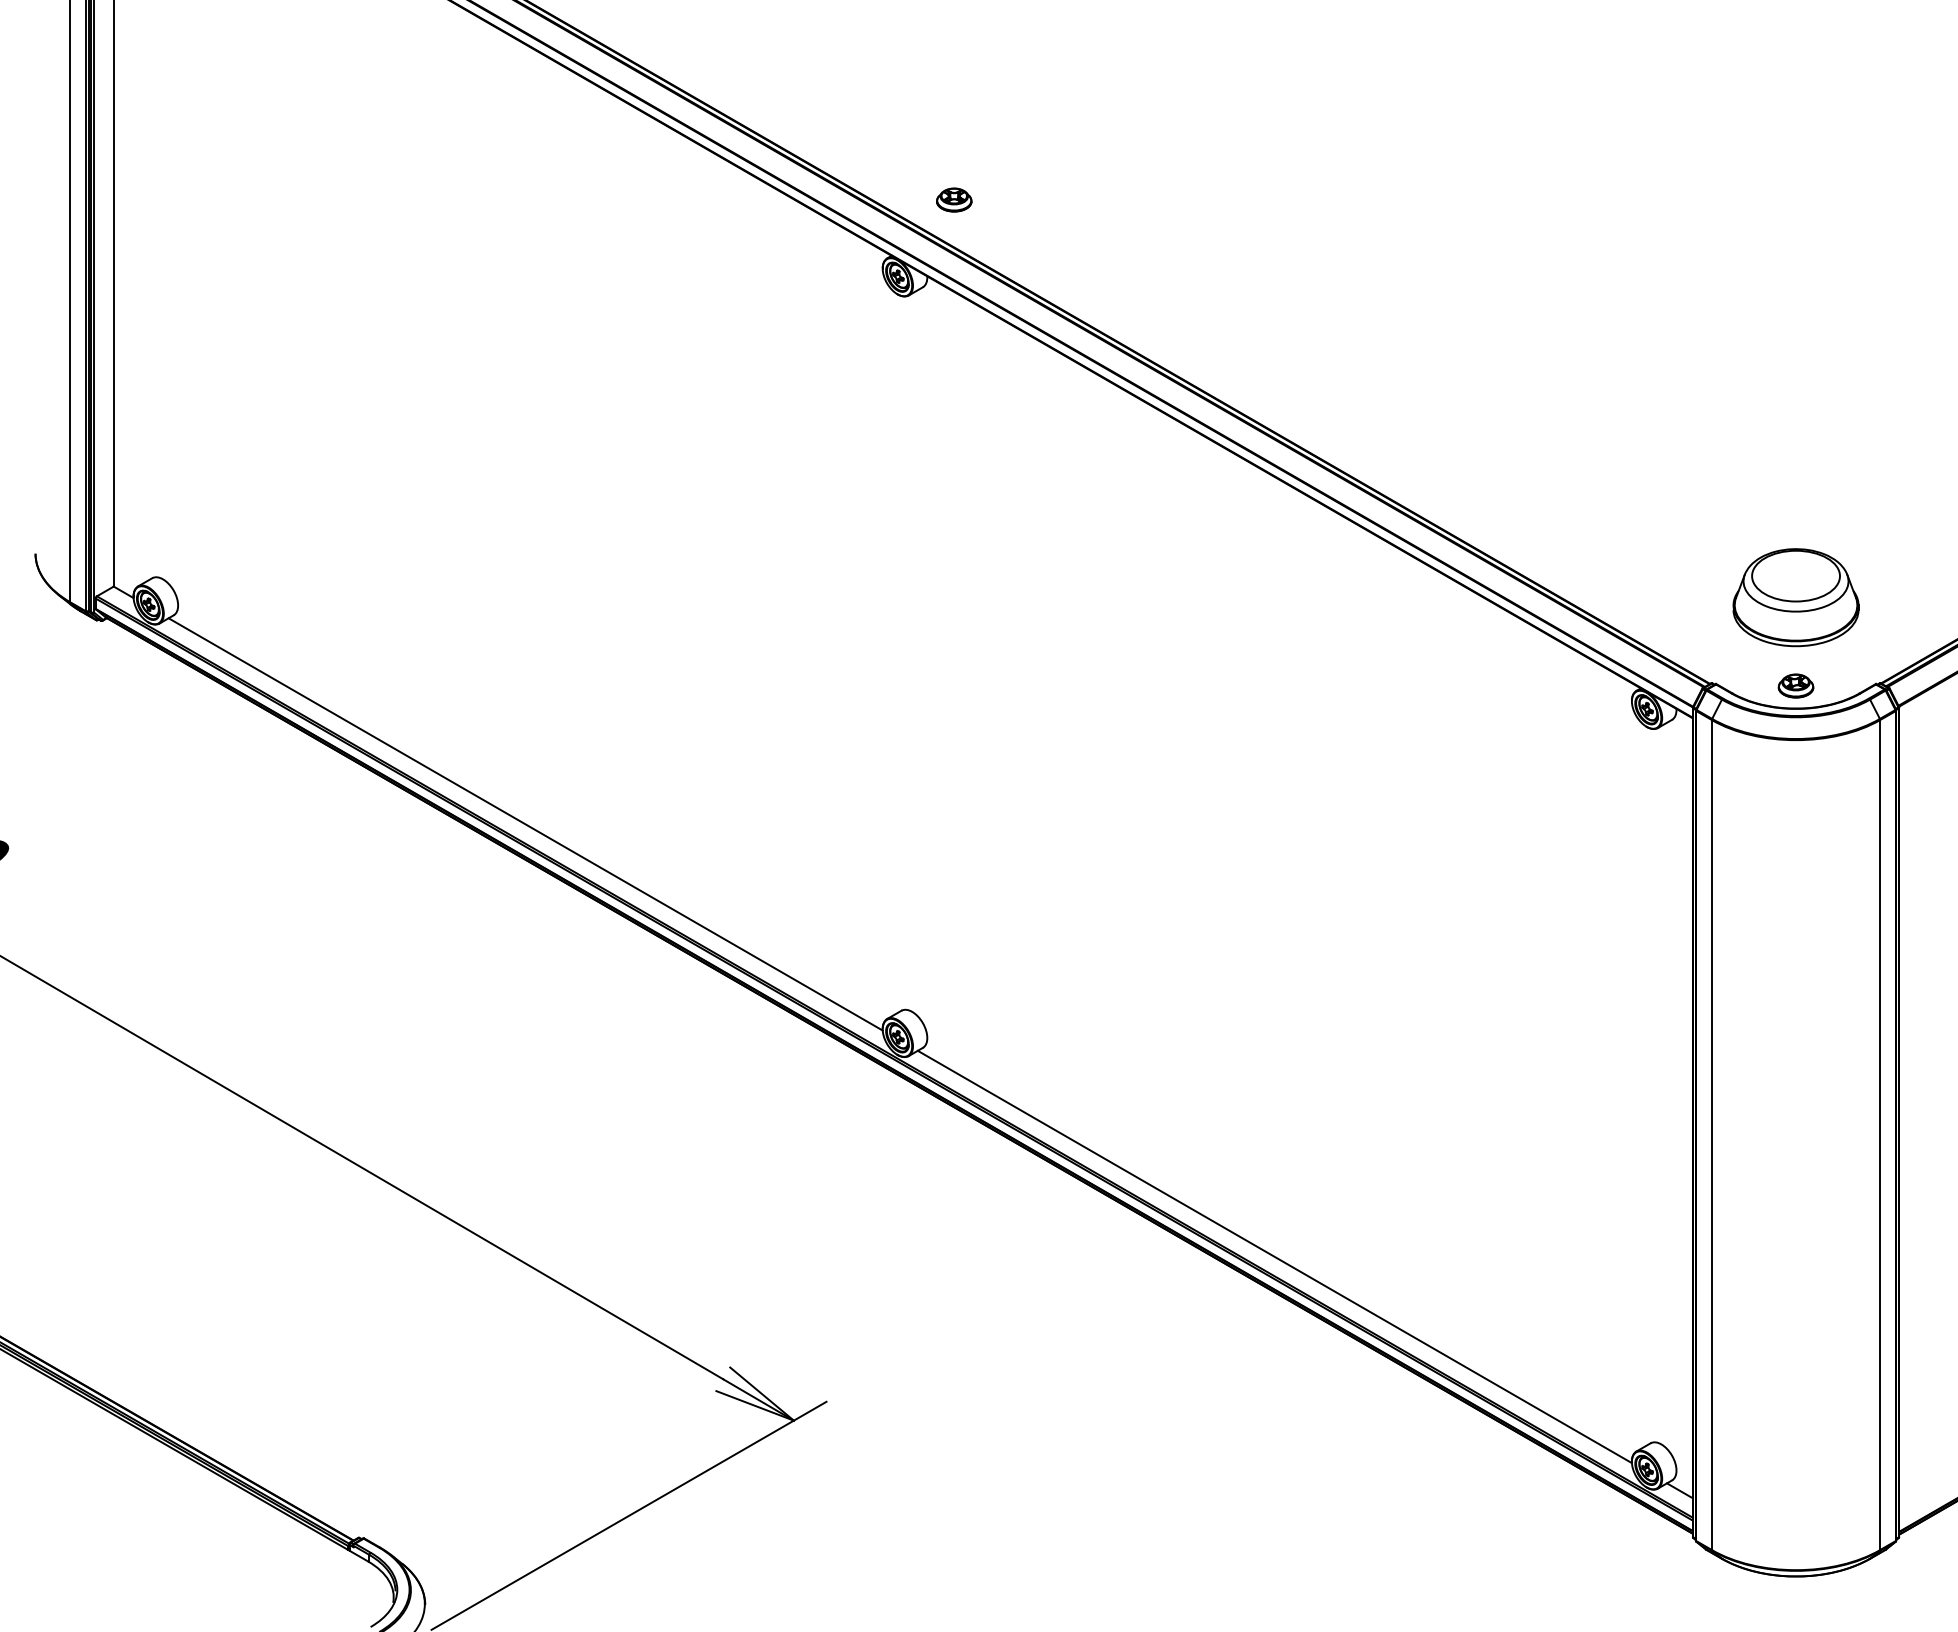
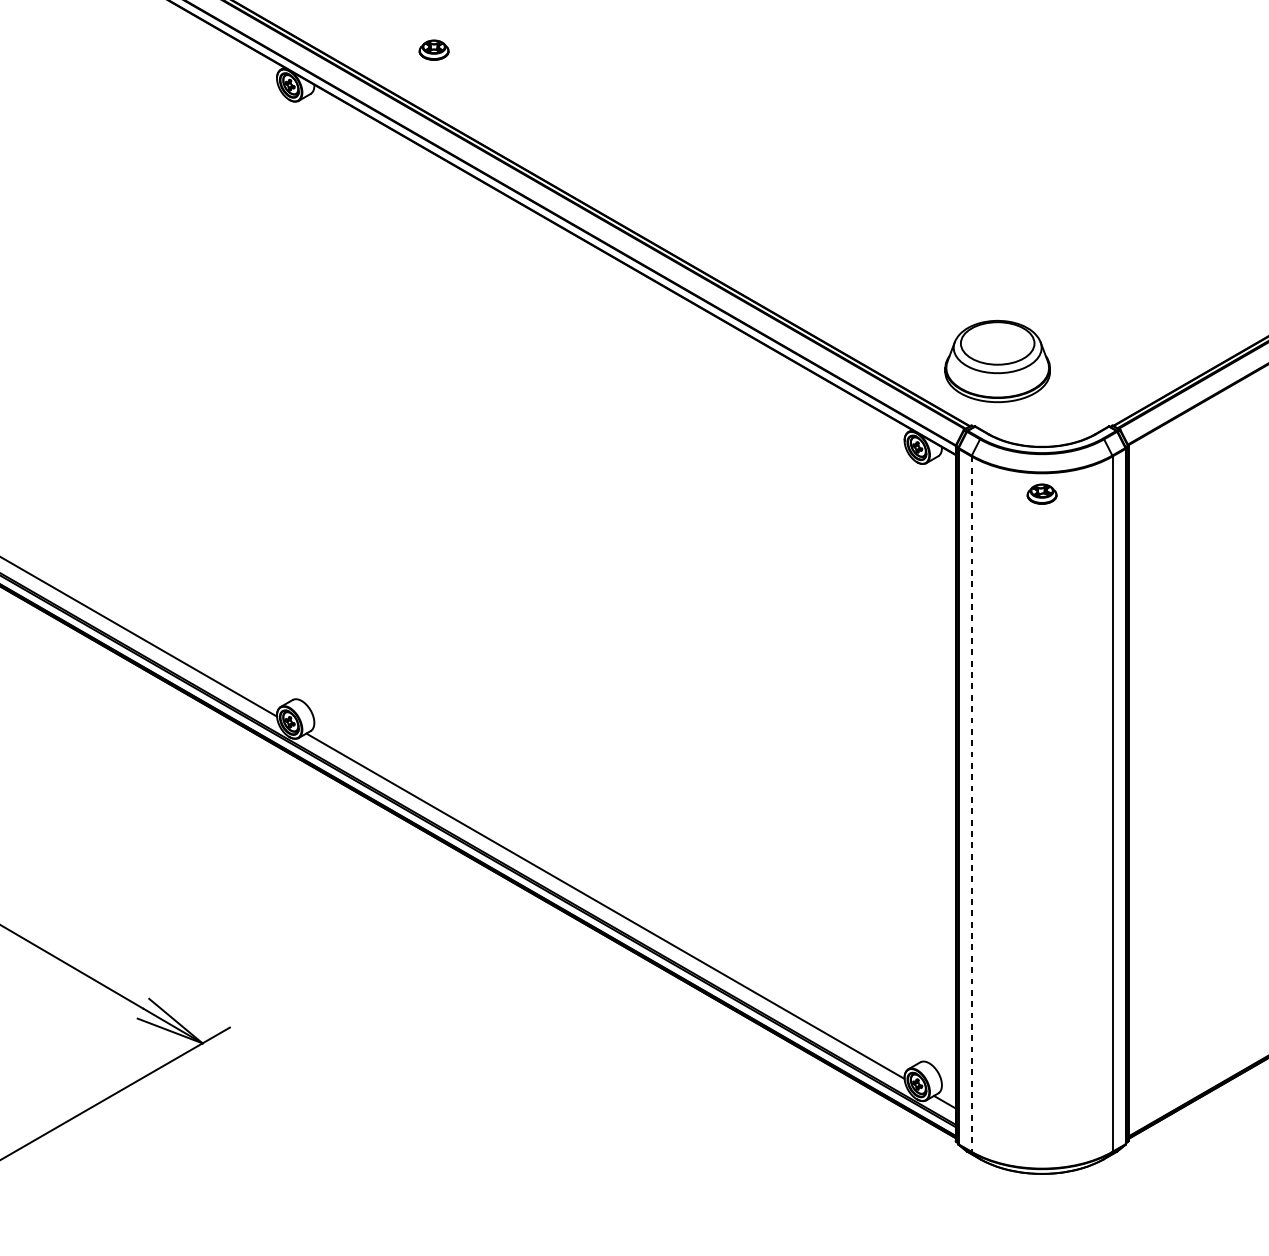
part: (954, 199) -> (434, 49), moved
part: (1795, 597) -> (997, 361), moved
part: (1795, 685) -> (1041, 493), moved
line: (1711, 1135) -> (971, 804), solid -> dashed

